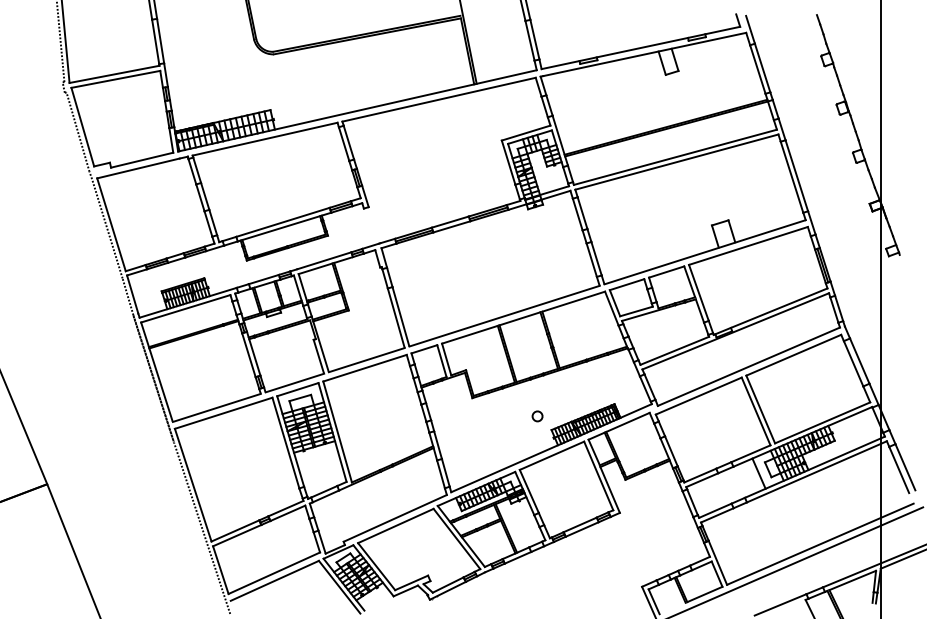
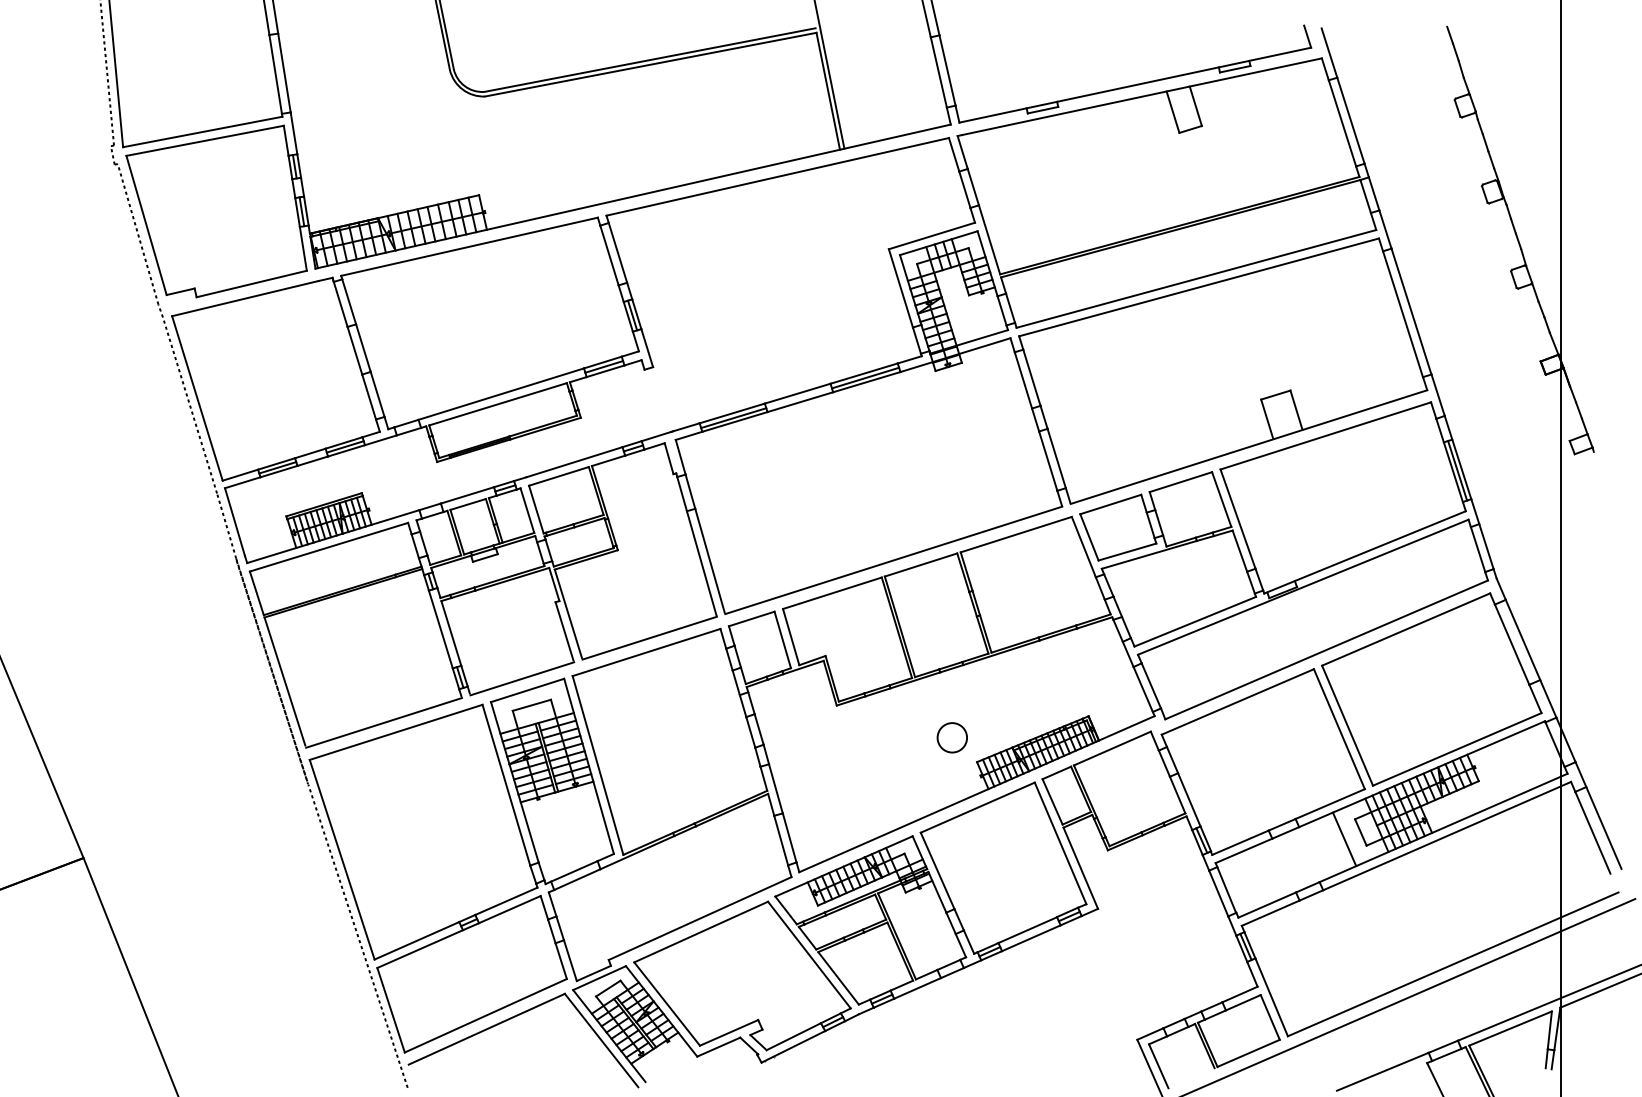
circle: (537, 416) -> (952, 738), size x1.67

